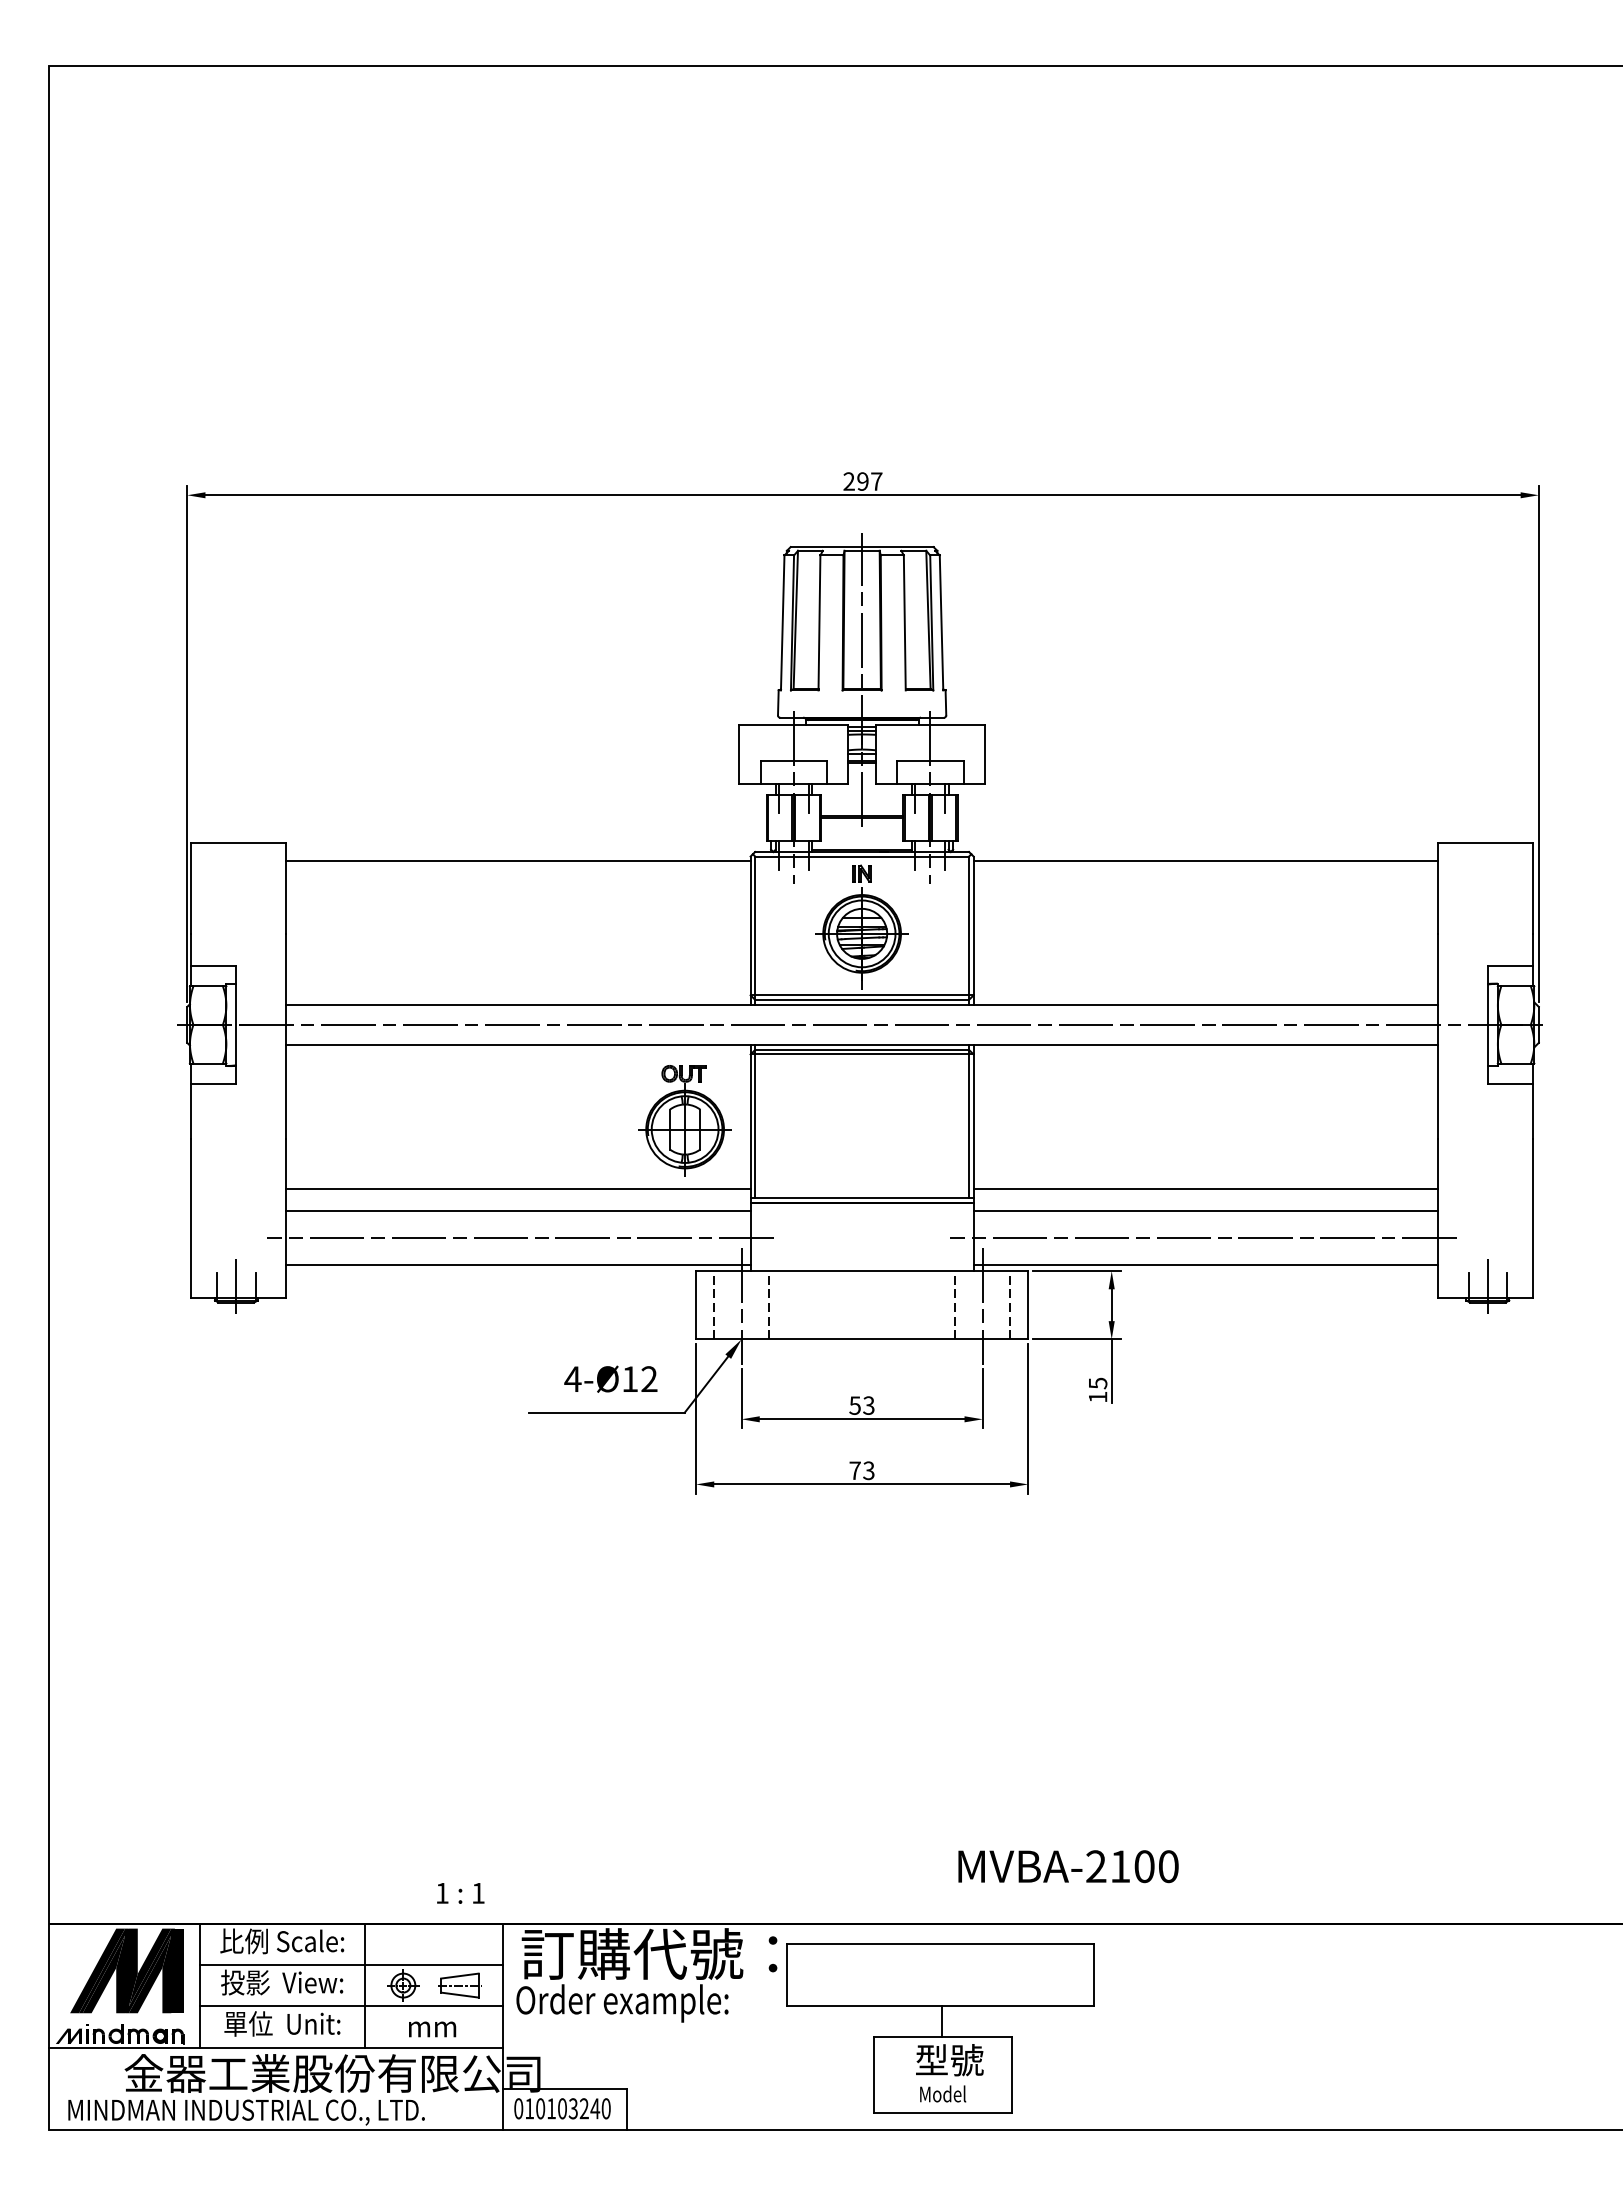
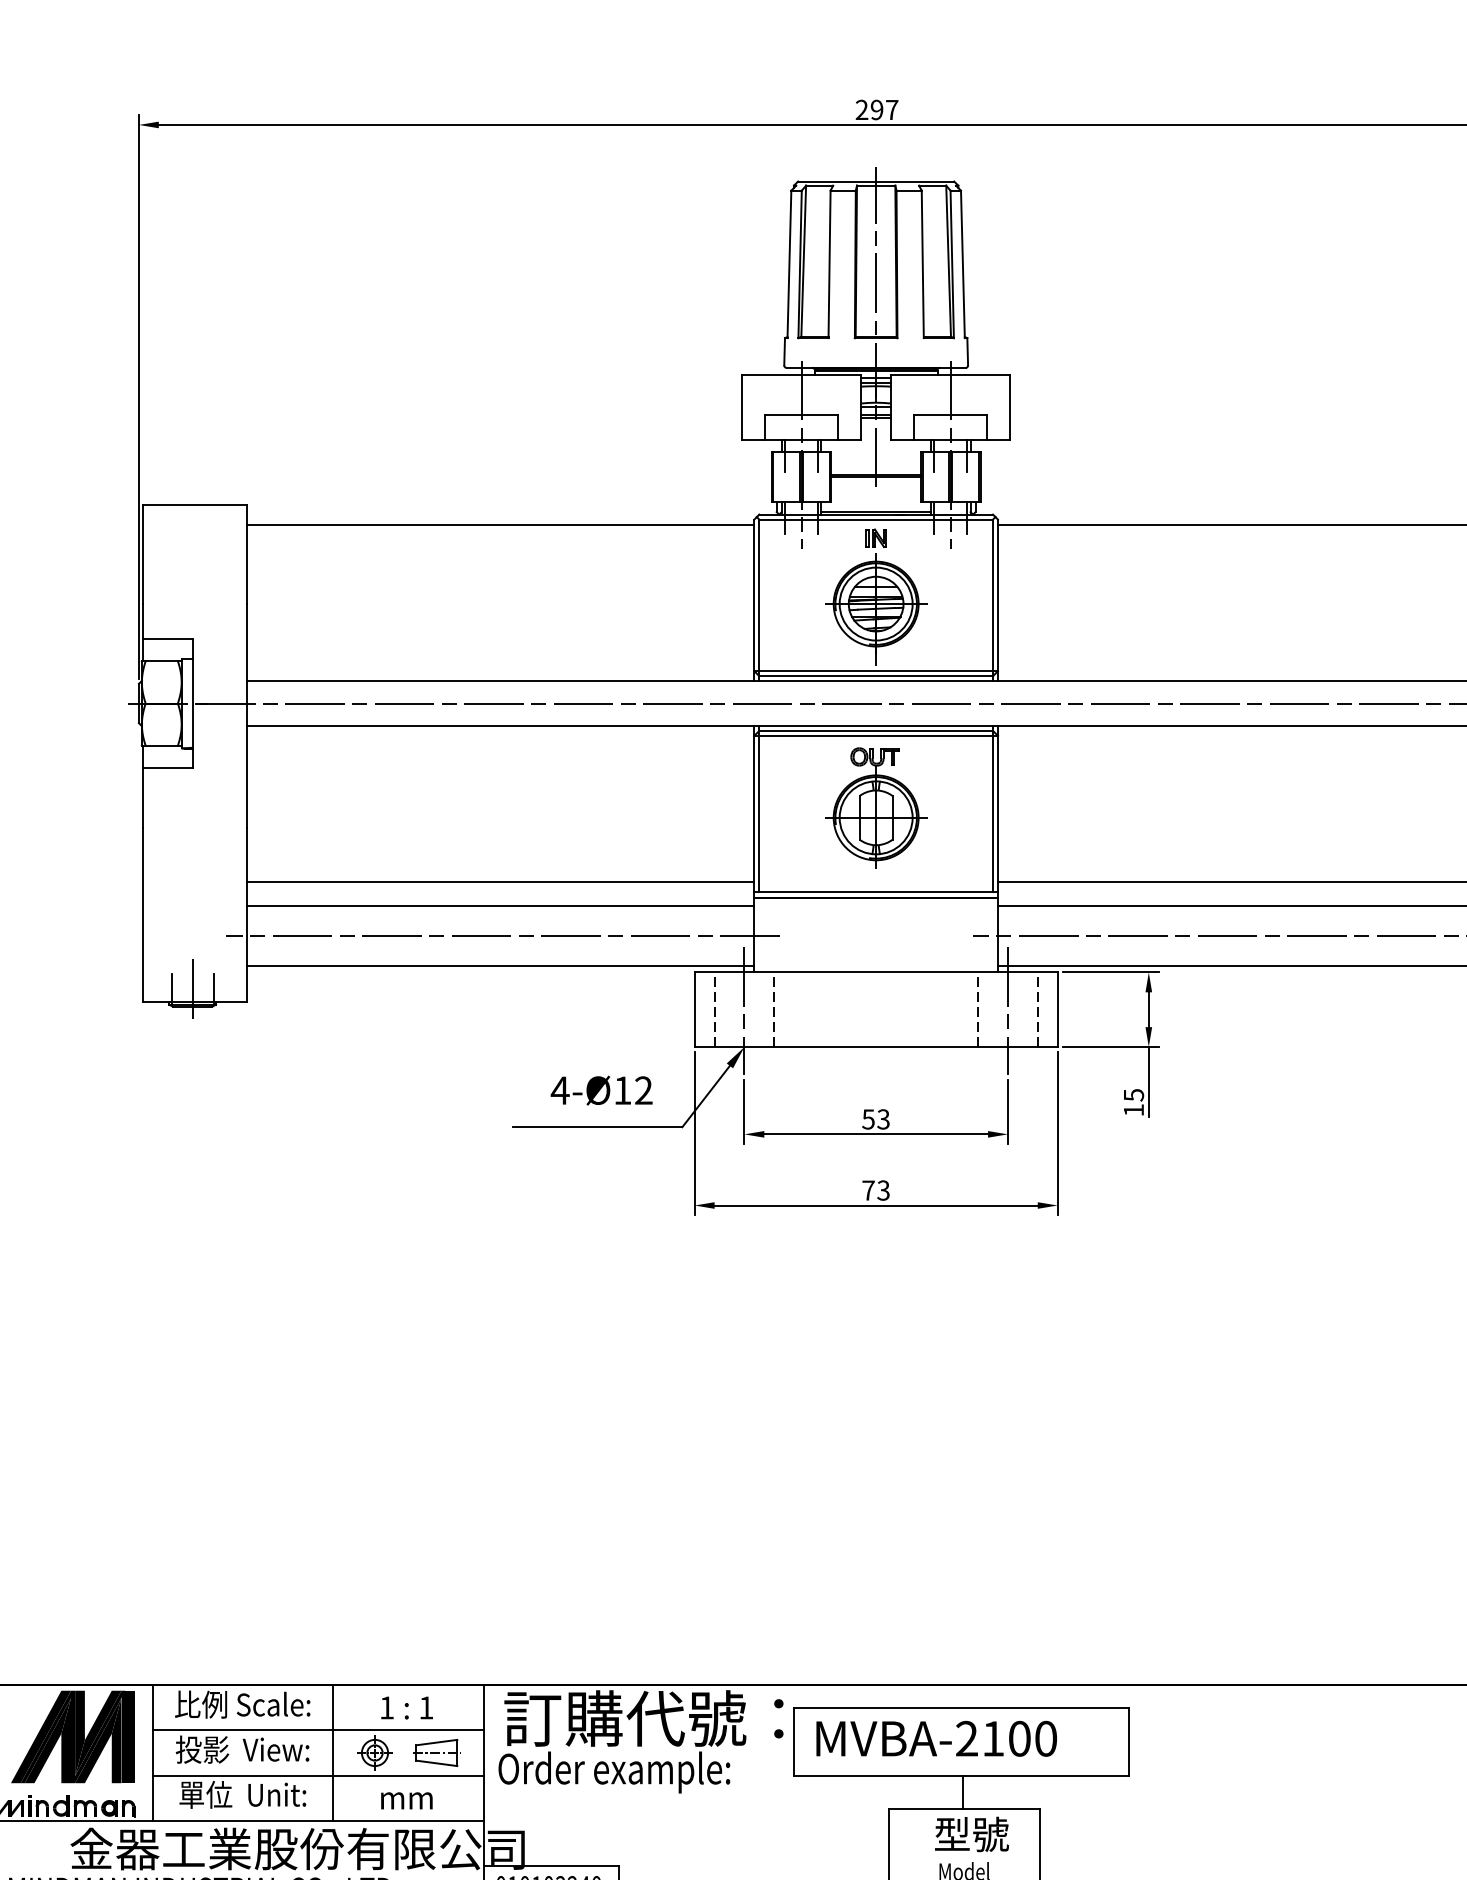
part: (684, 1120) -> (875, 807), moved
text: (1068, 1866) -> (936, 1738), moved
text: (460, 1893) -> (406, 1708), moved

